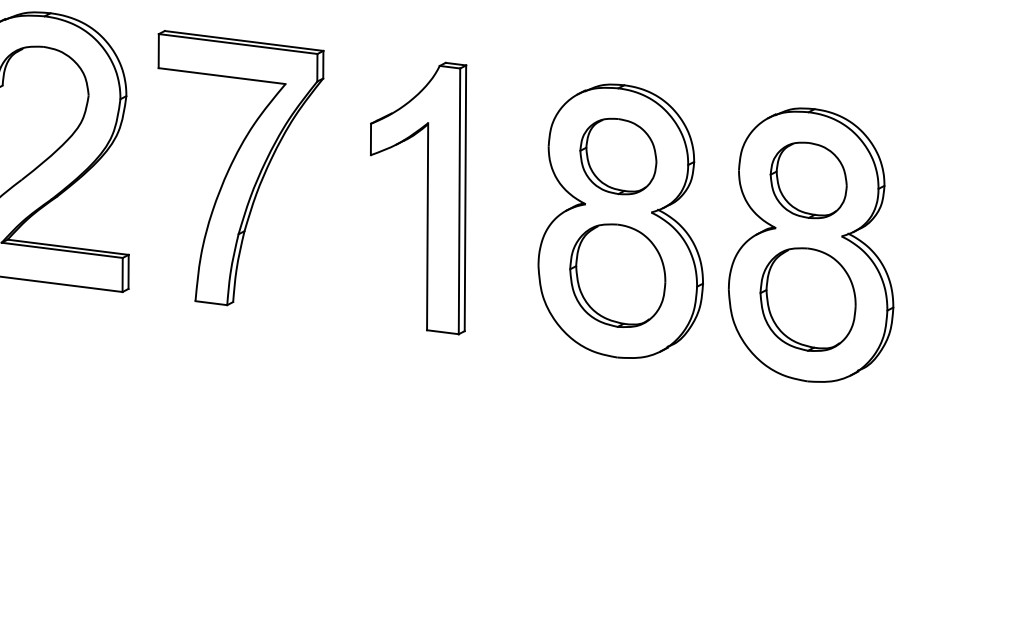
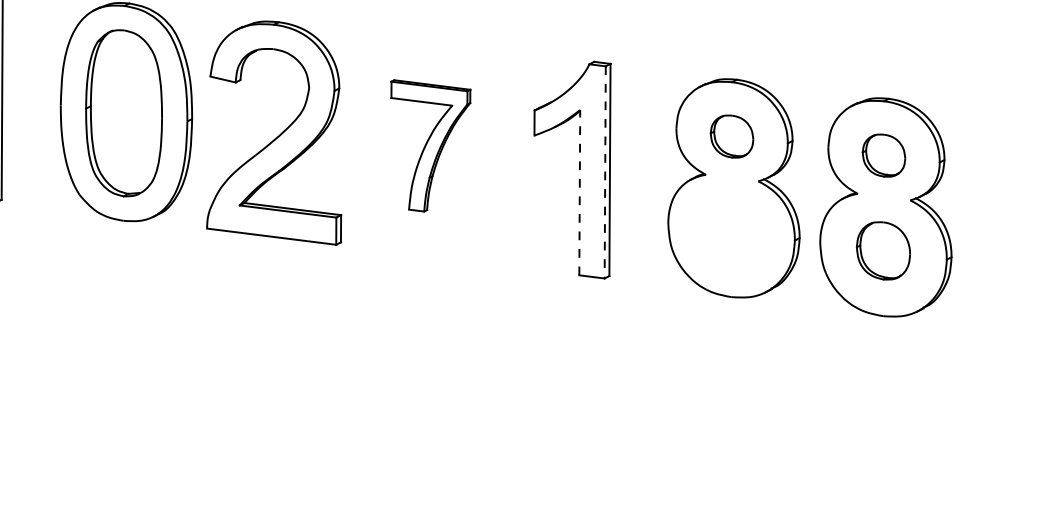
part: (617, 156) -> (731, 136), size x0.7
part: (240, 167) -> (430, 145), size x0.6
part: (808, 180) -> (883, 155), size x0.7
line: (459, 201) -> (605, 172), solid -> dashed
line: (427, 226) -> (579, 192), solid -> dashed
part: (617, 275) -> (731, 231), removed
part: (808, 299) -> (883, 250), size x0.7

